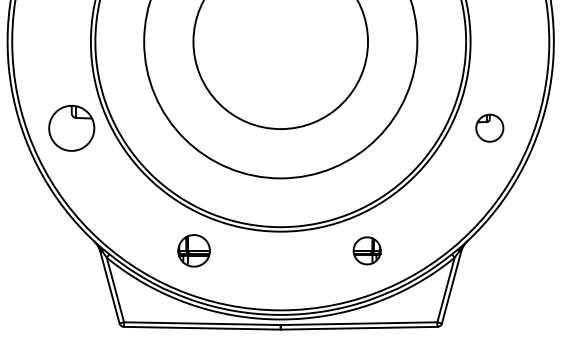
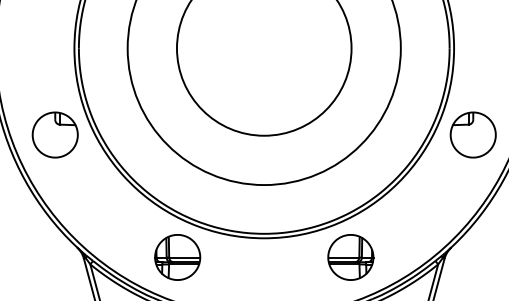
part: (489, 127) -> (473, 134), size x1.67
part: (193, 250) -> (177, 257), size x1.43
part: (366, 250) -> (350, 257), size x1.67

